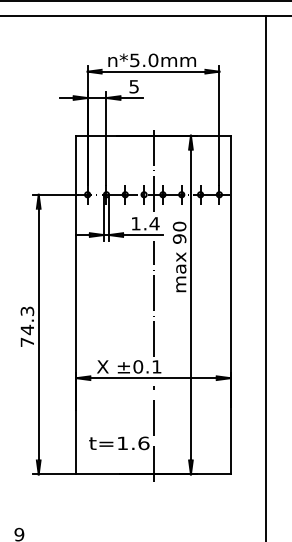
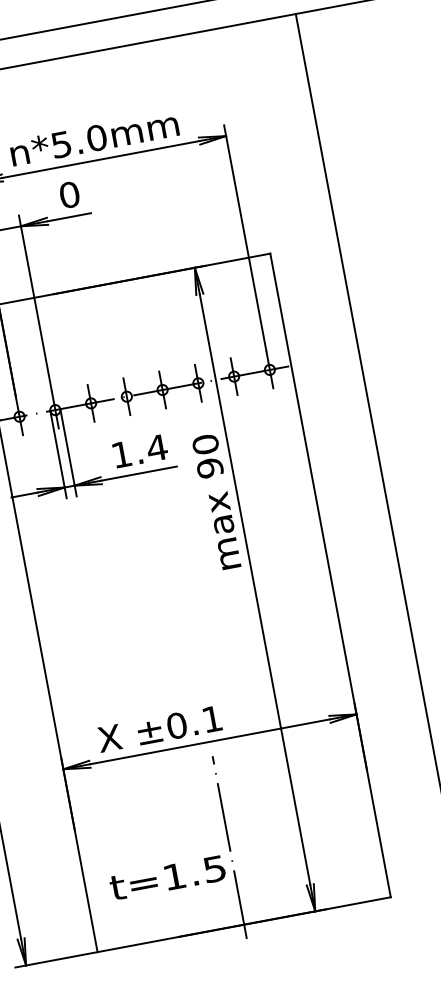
text: (134, 86) -> (70, 194), 5 -> 0
line: (153, 169) -> (135, 345), removed
line: (153, 299) -> (181, 592), removed
text: (143, 443) -> (214, 869), t=1.6 -> t=1.5

